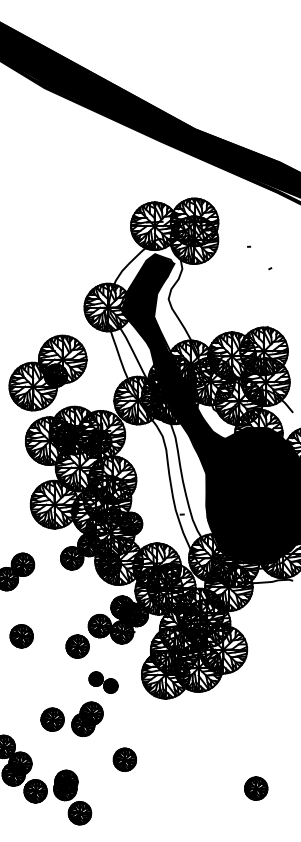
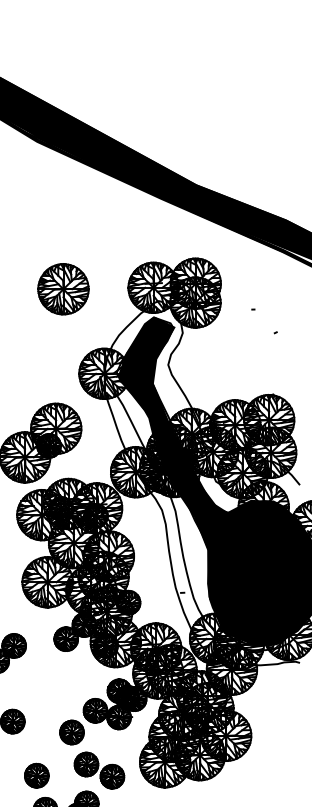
part: (69, 227) -> (63, 289), added
part: (103, 682) -> (99, 770), size x1.67
part: (44, 687) -> (36, 775), added

